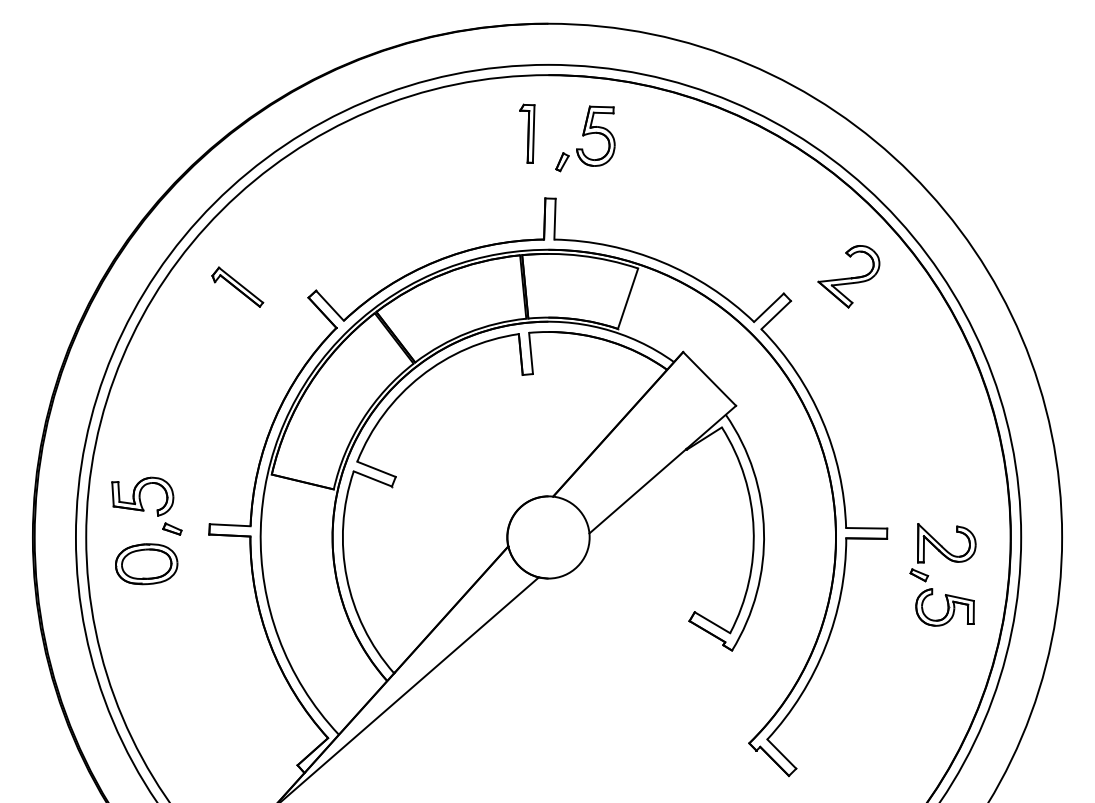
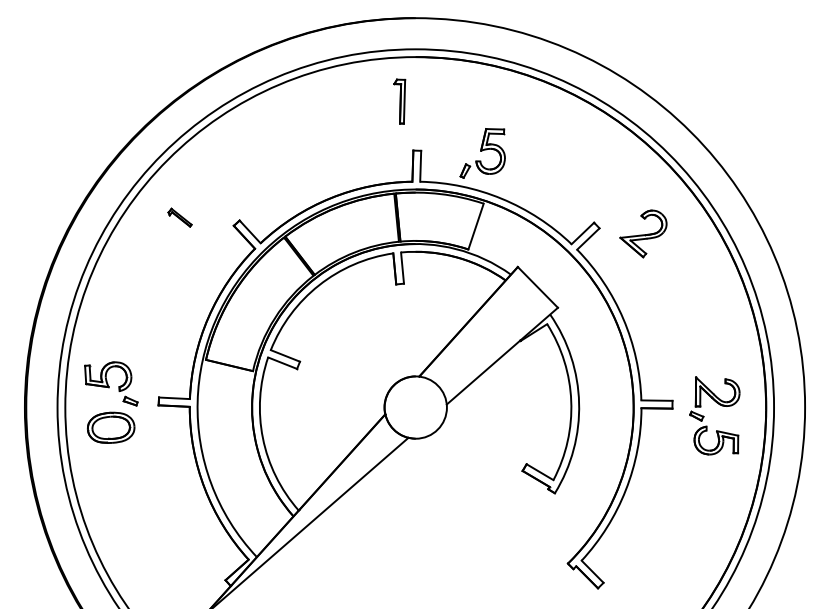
part: (585, 138) -> (482, 153), moved
part: (848, 276) -> (643, 233), moved
part: (236, 286) -> (179, 217), size x0.6
part: (929, 575) -> (704, 416), moved

